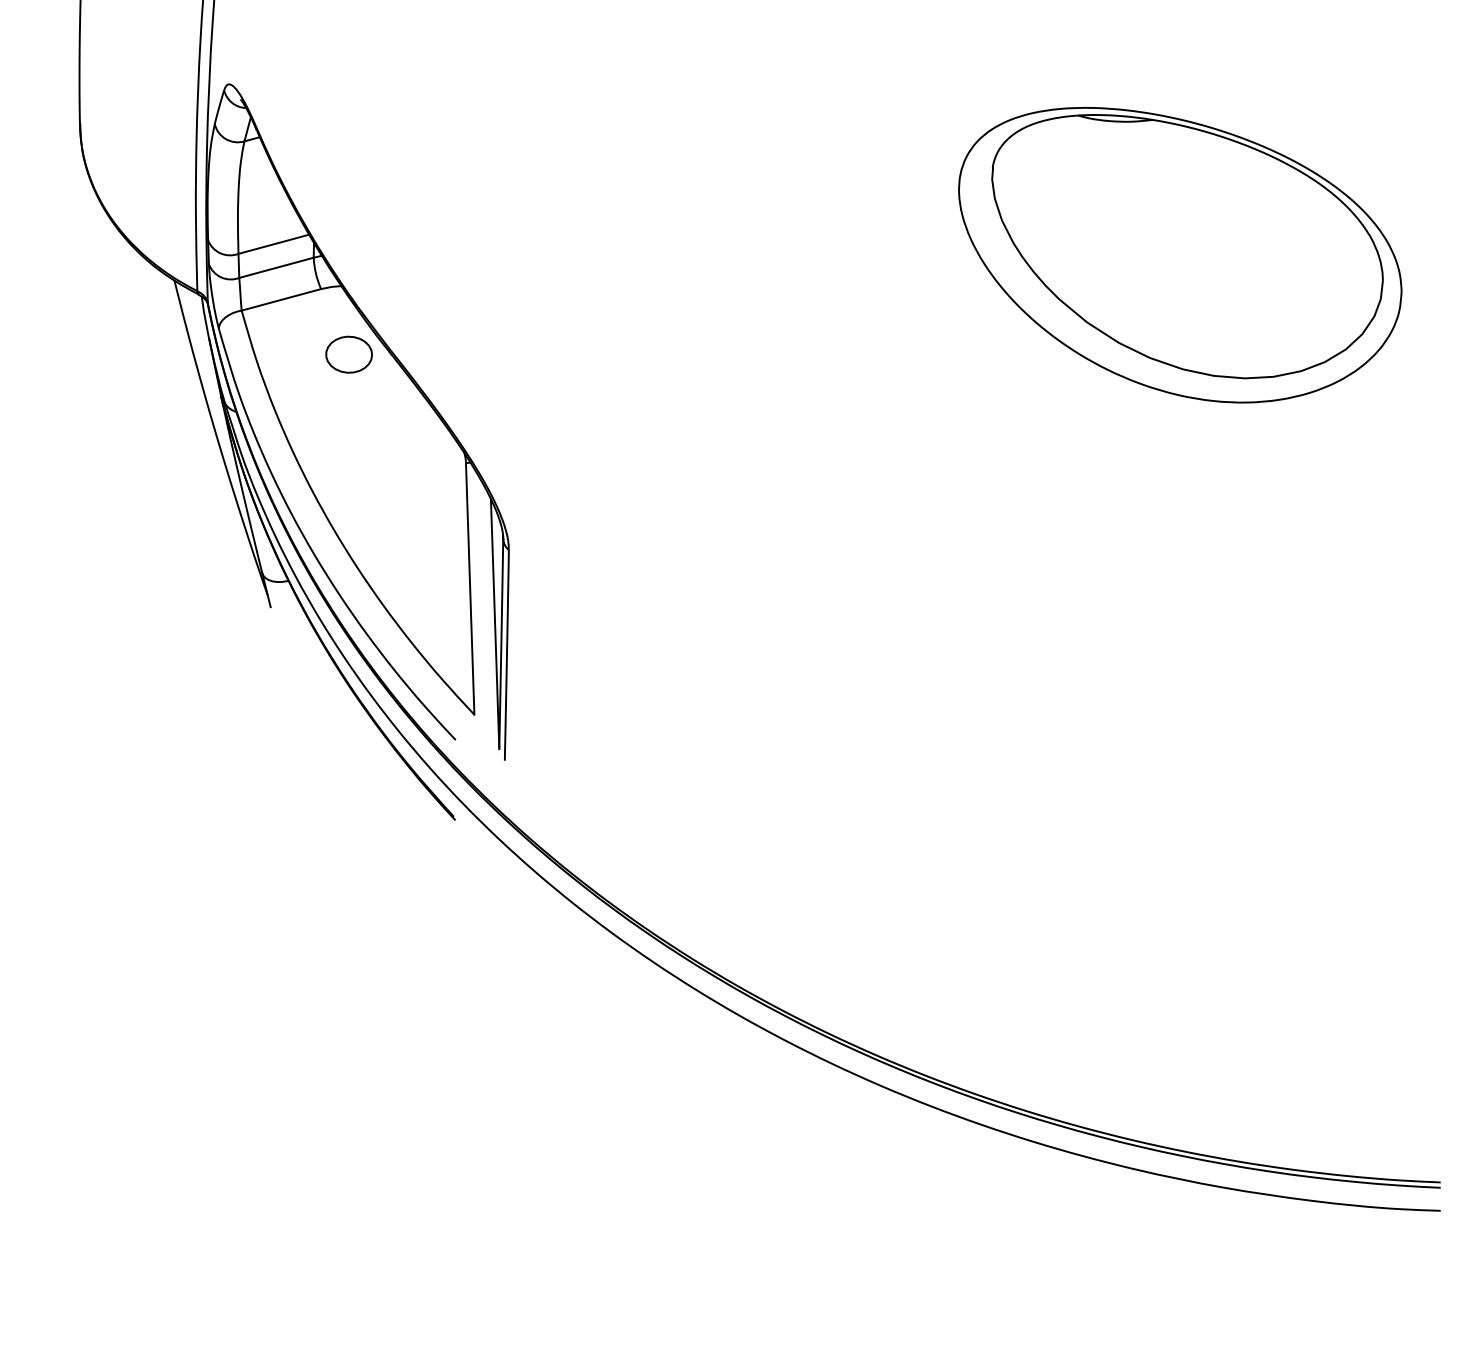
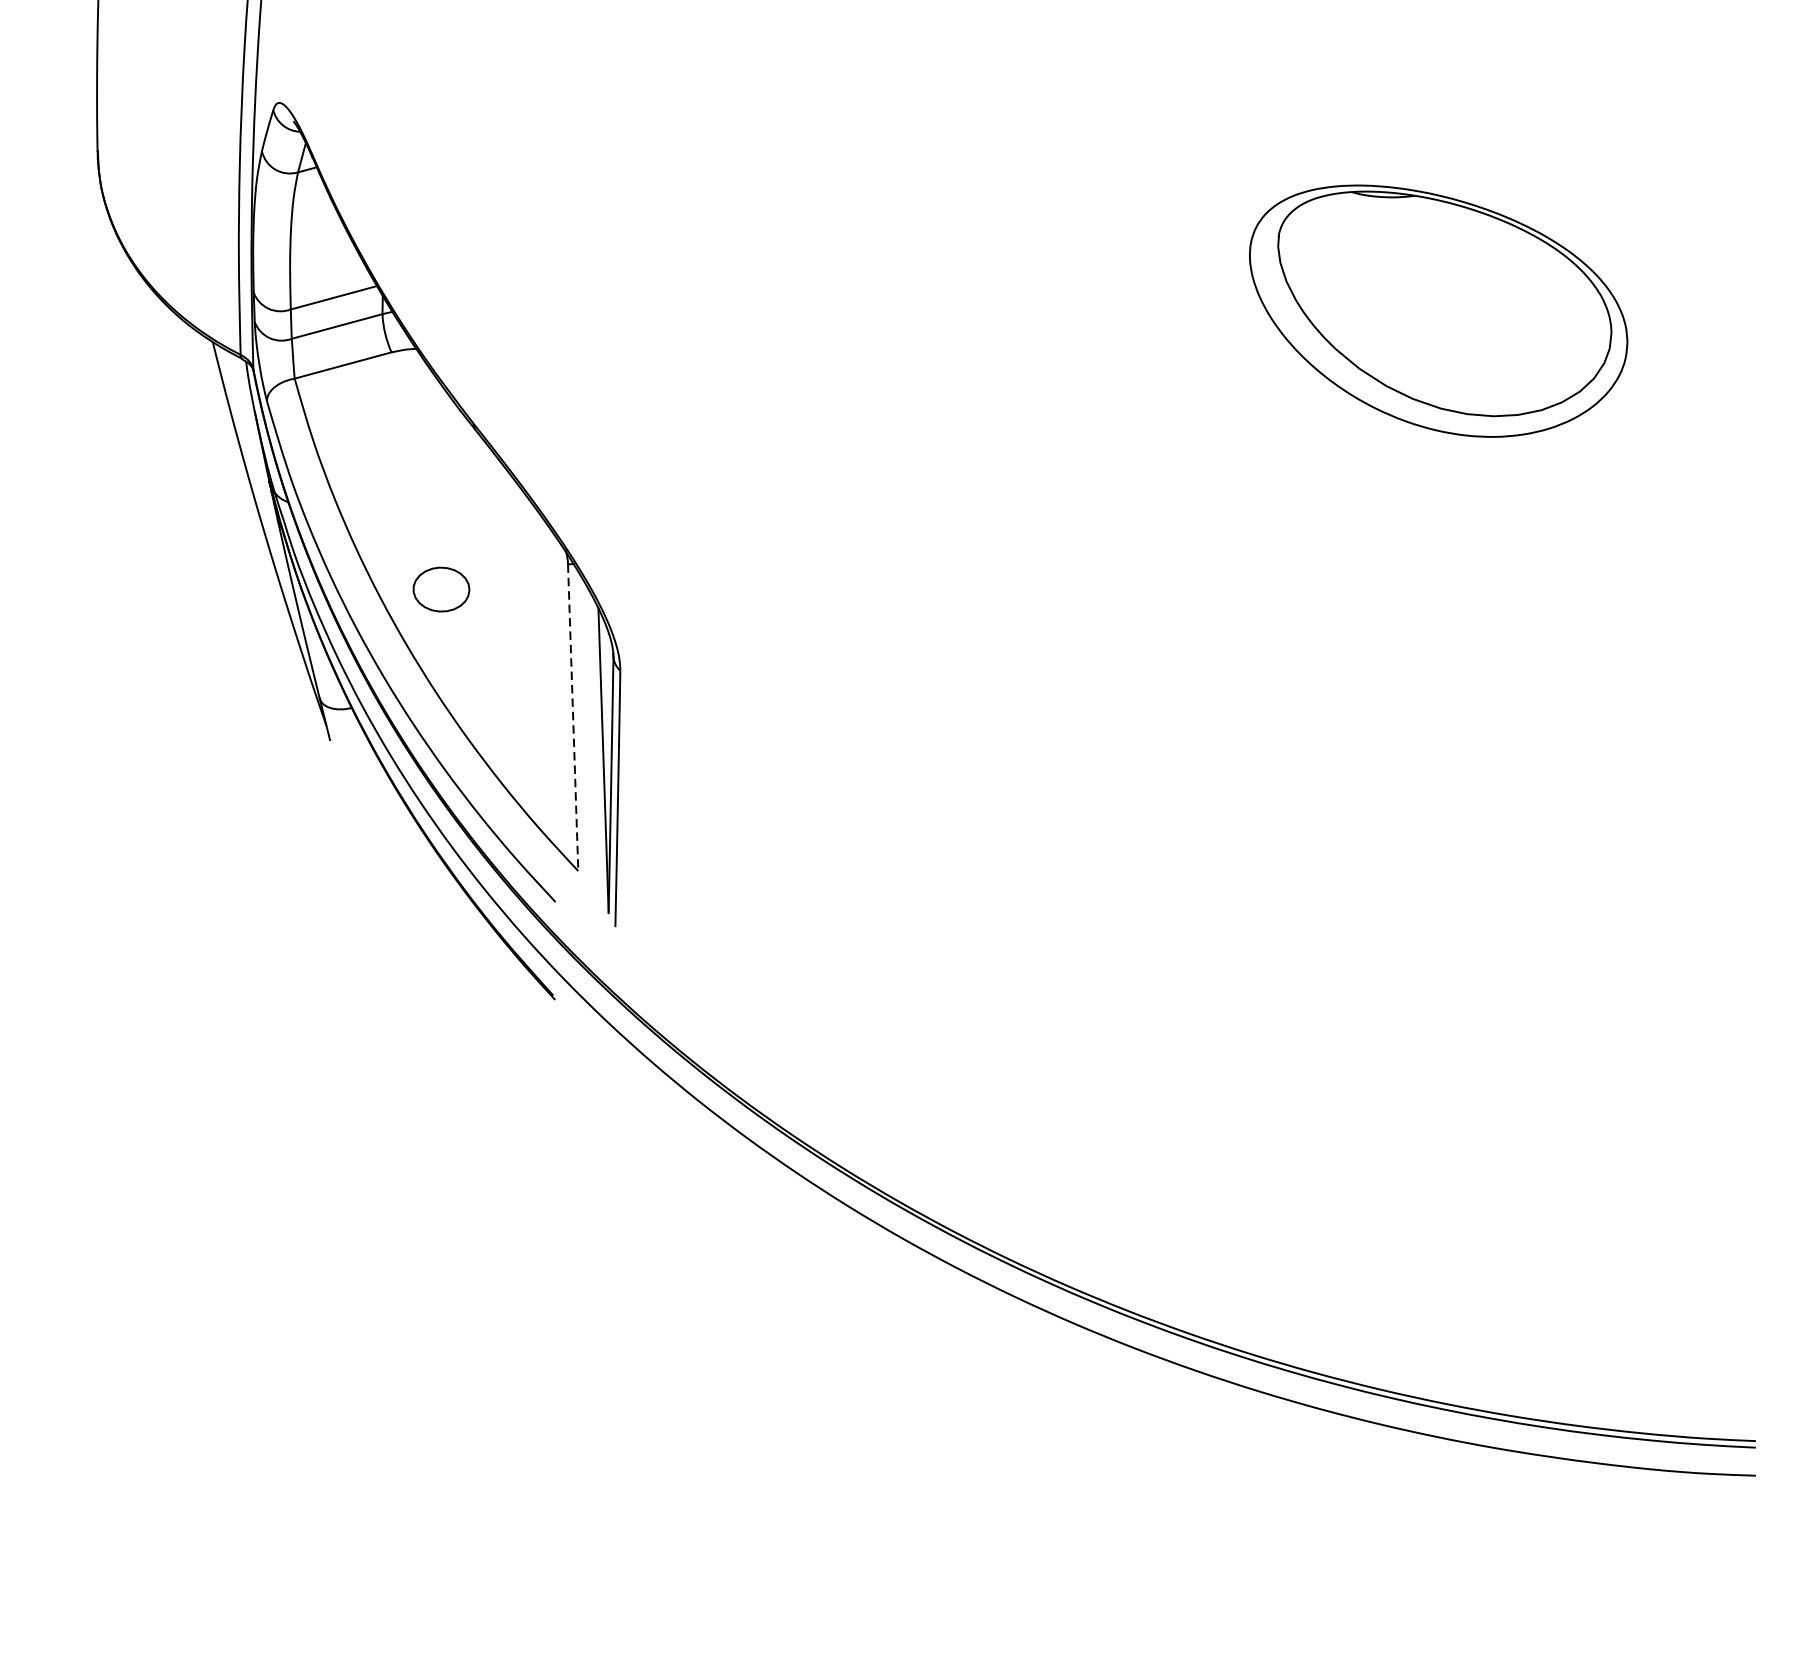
part: (1180, 255) -> (1438, 311), size x0.7
part: (348, 354) -> (440, 589), moved
line: (470, 588) -> (573, 717), solid -> dashed

